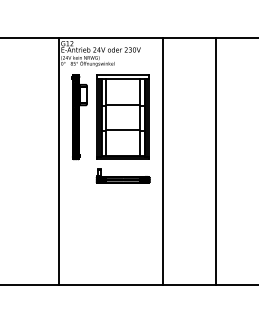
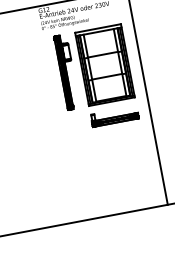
line: (58, 161) -> (55, 114), removed

